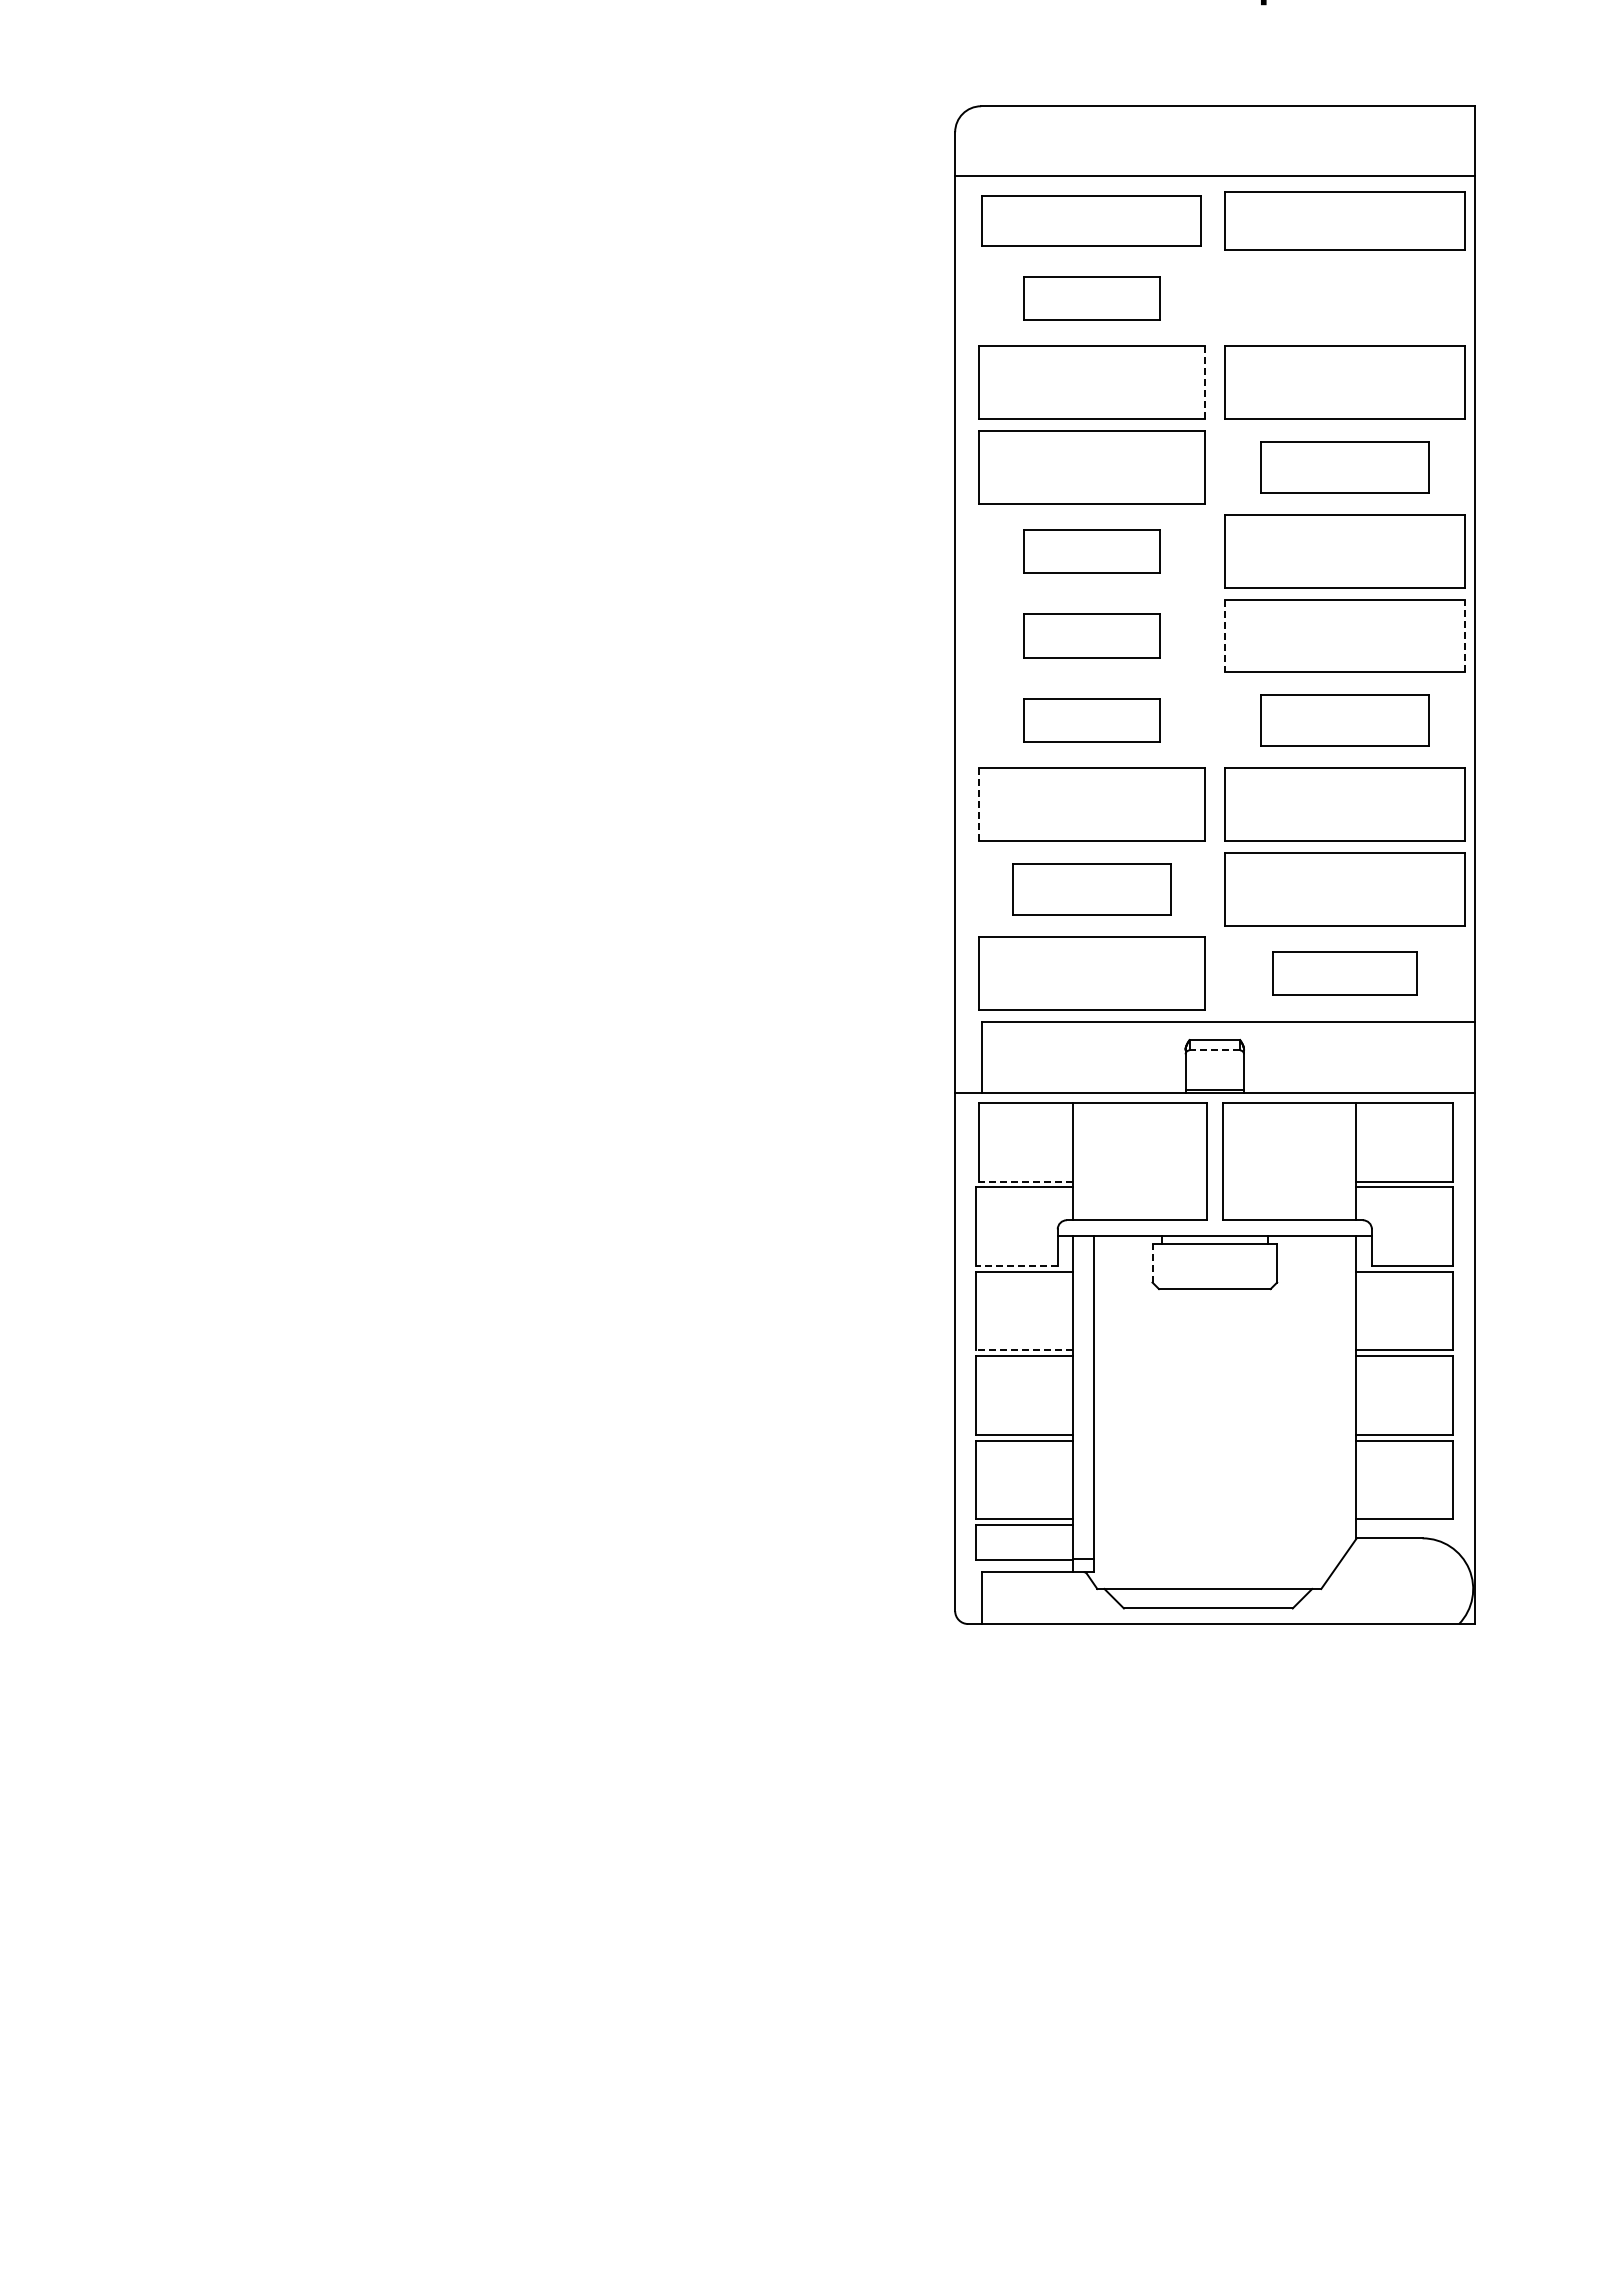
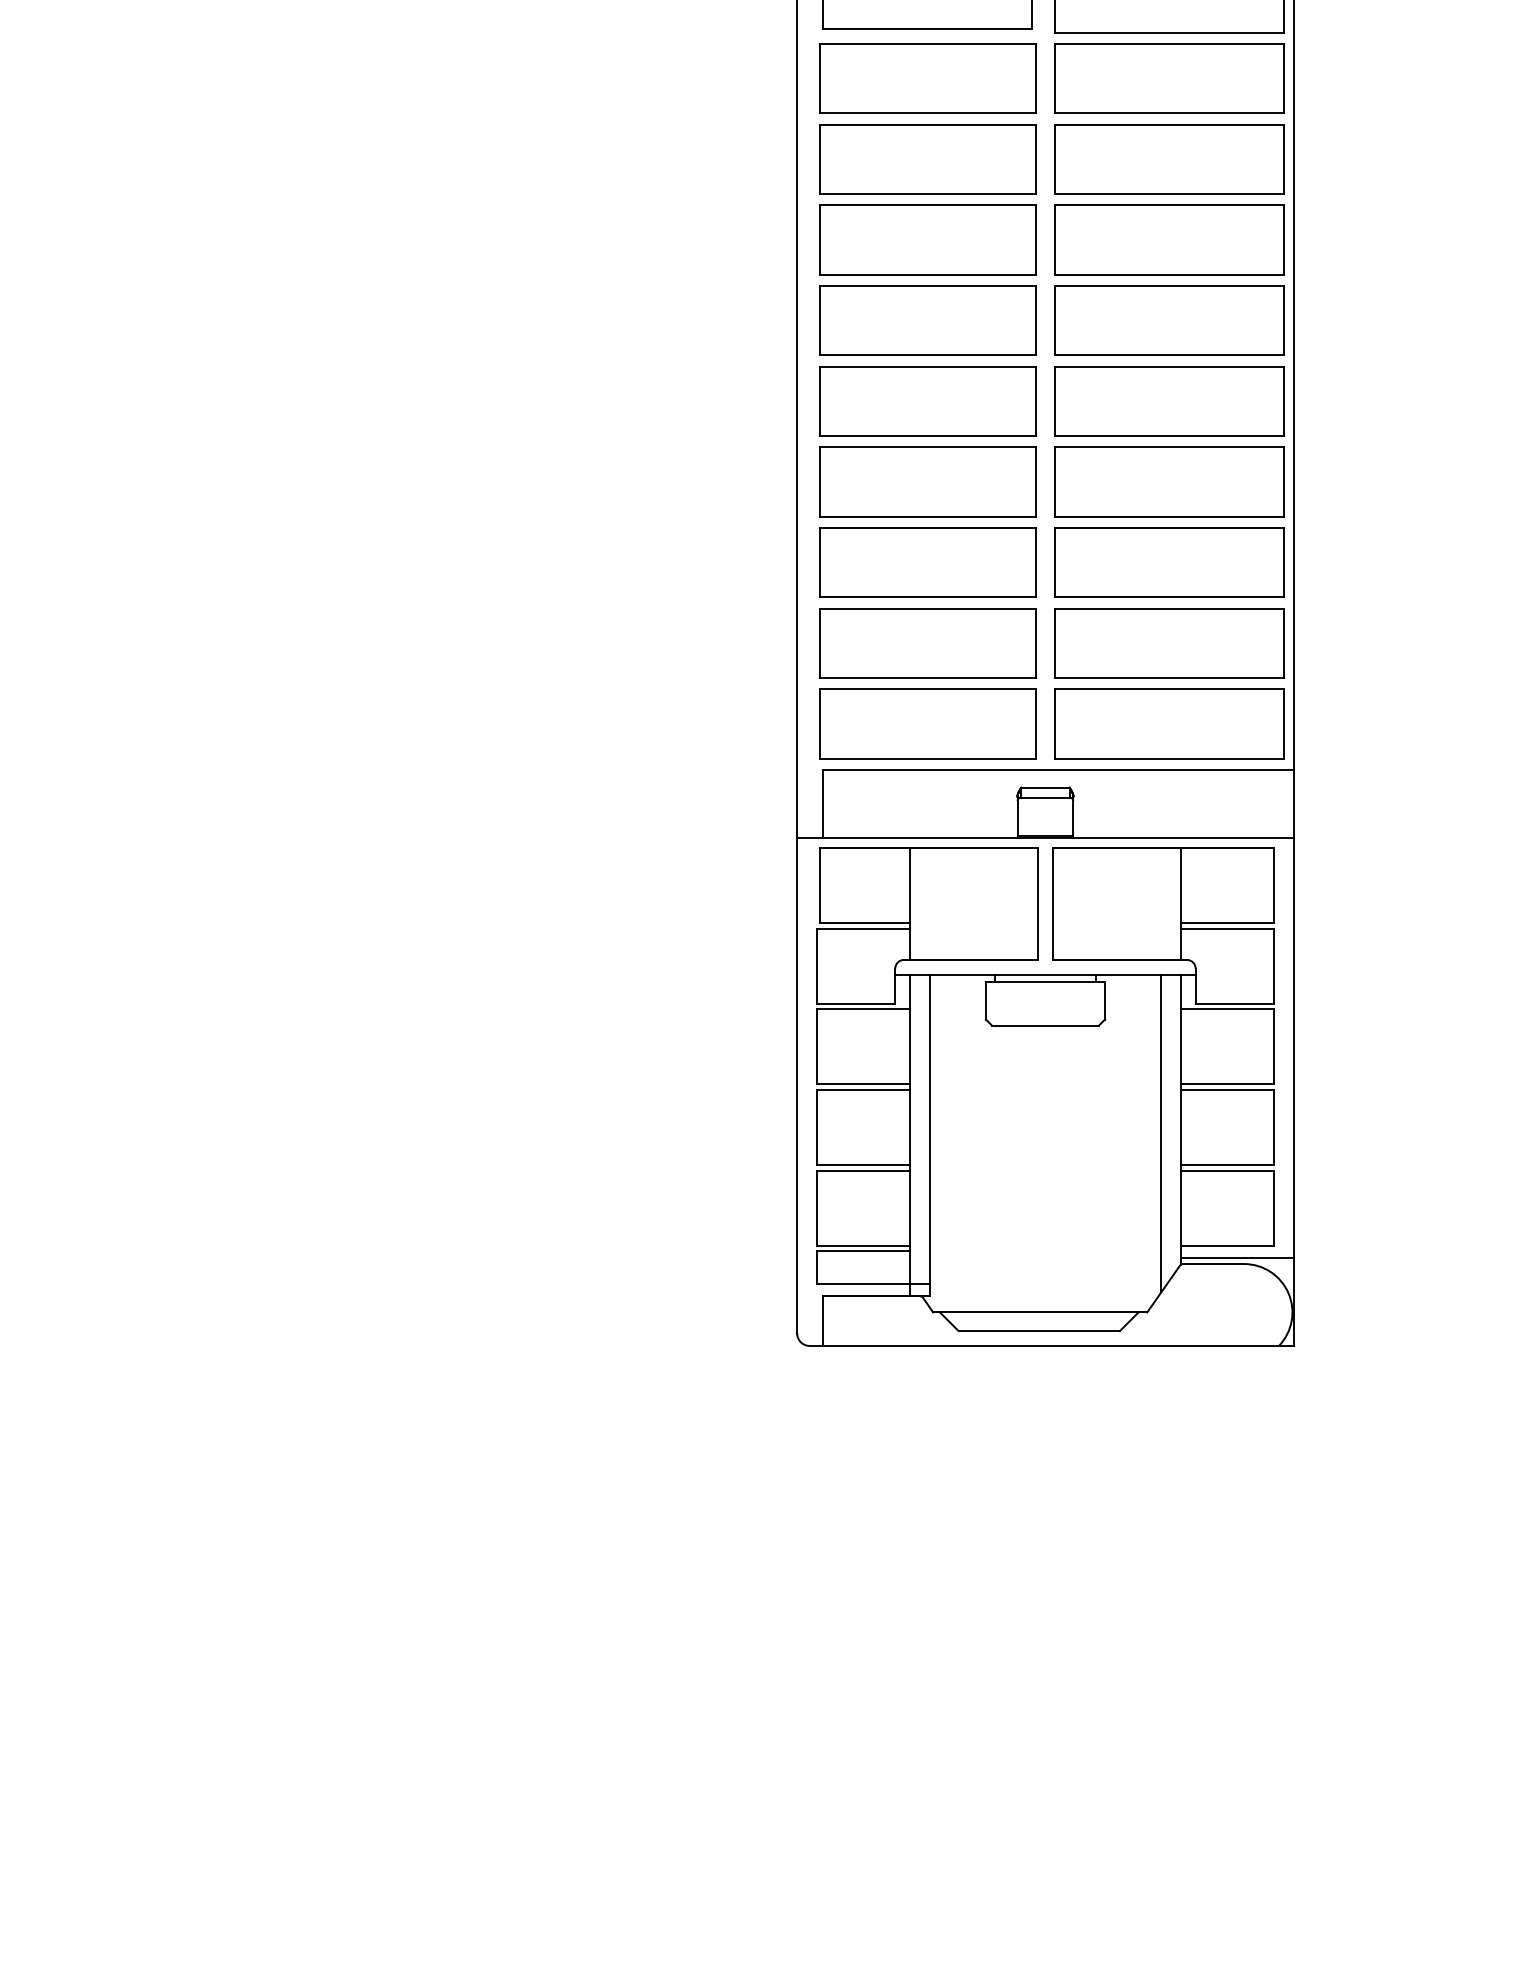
part: (1091, 298) -> (927, 78), size x1.67
part: (1344, 298) -> (1169, 78), added
line: (1205, 382) -> (1036, 159), dashed -> solid
part: (1344, 467) -> (1169, 240), size x1.43
part: (1091, 551) -> (927, 320), size x1.67
part: (1091, 635) -> (927, 400), size x1.67
line: (1464, 635) -> (1284, 400), dashed -> solid
line: (1224, 636) -> (1054, 401), dashed -> solid
part: (1091, 720) -> (927, 482), size x1.67
part: (1344, 720) -> (1169, 482), size x1.43
line: (978, 805) -> (819, 563), dashed -> solid
part: (1091, 889) -> (927, 643), size x1.43
part: (1344, 973) -> (1169, 724), size x1.67
line: (1214, 1050) -> (1045, 797), dashed -> solid
line: (1025, 1181) -> (864, 922), dashed -> solid
line: (1152, 1262) -> (985, 1000), dashed -> solid
line: (1016, 1266) -> (855, 1004), dashed -> solid
line: (1024, 1350) -> (863, 1084), dashed -> solid
line: (1335, 1401) -> (1160, 1133), added
line: (1415, 1531) -> (1237, 1257), added

